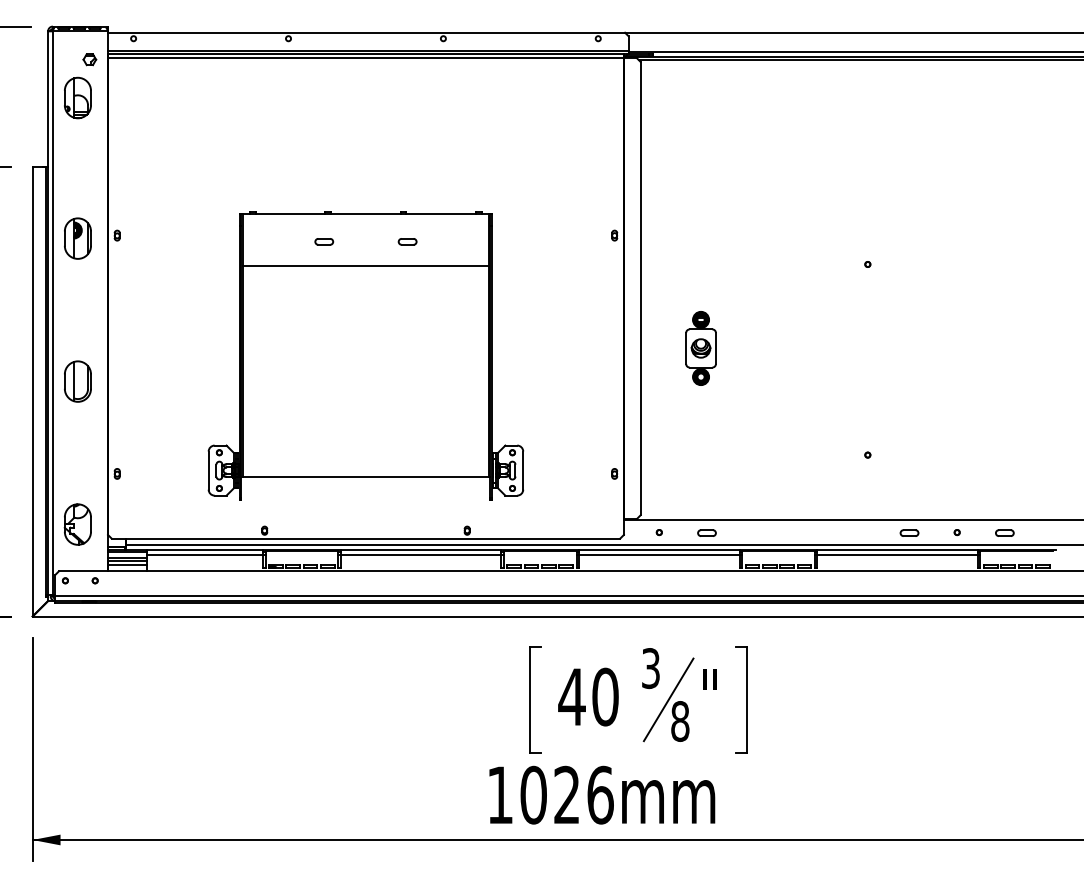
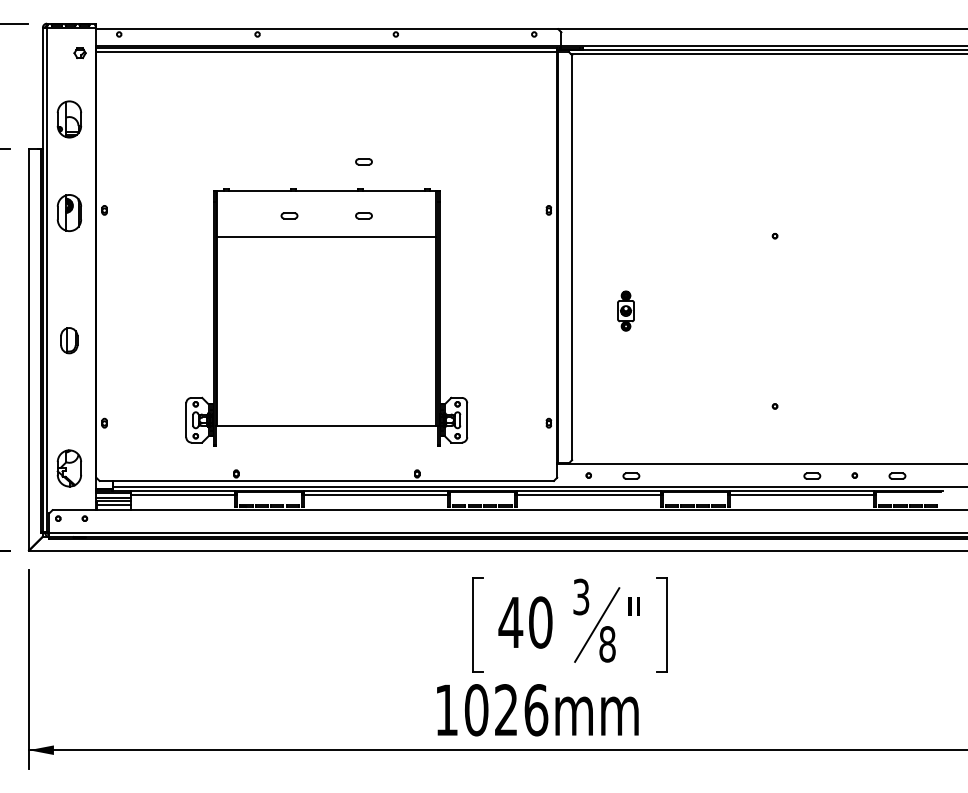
part: (77, 98) -> (69, 119), moved
part: (407, 180) -> (363, 161), added
part: (700, 347) -> (625, 310), size x0.6
part: (76, 381) -> (68, 340), size x0.7

